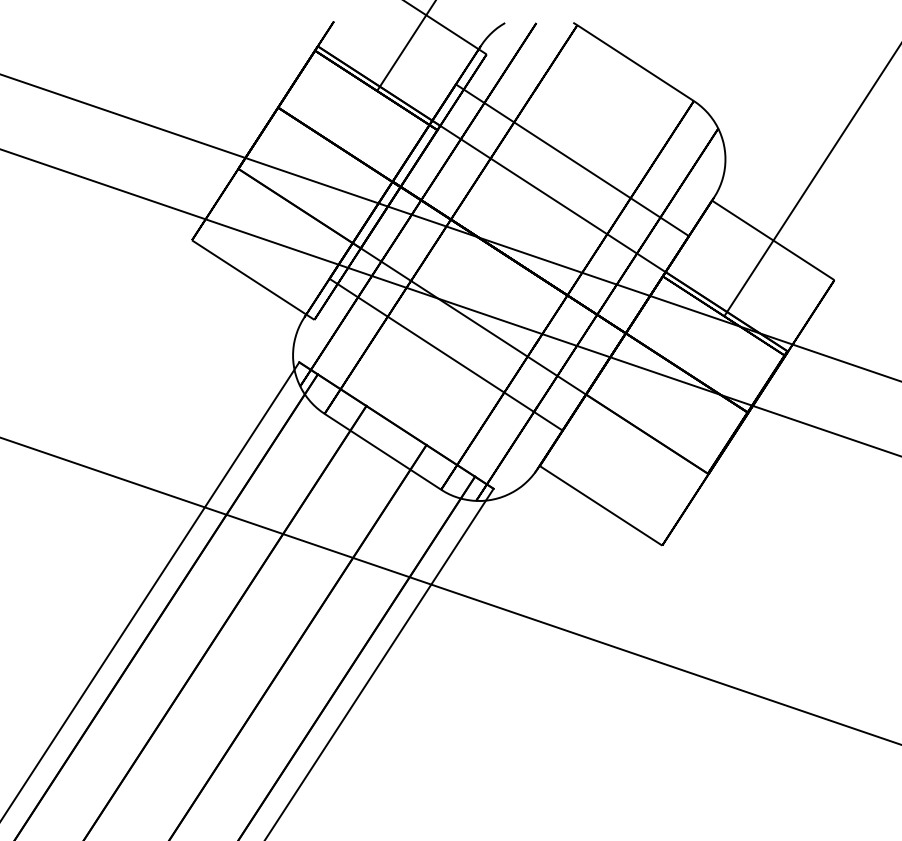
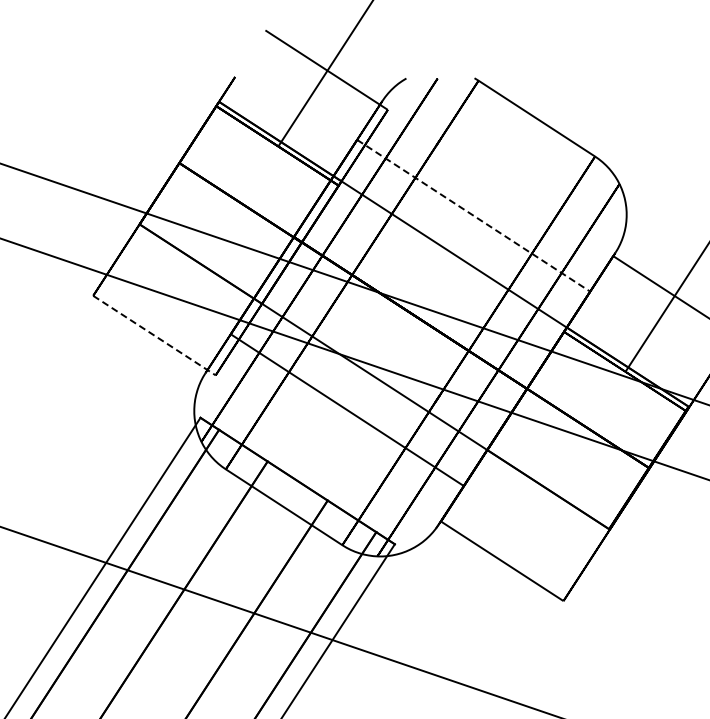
line: (572, 160) -> (473, 215), solid -> dashed
line: (253, 280) -> (154, 335), solid -> dashed

